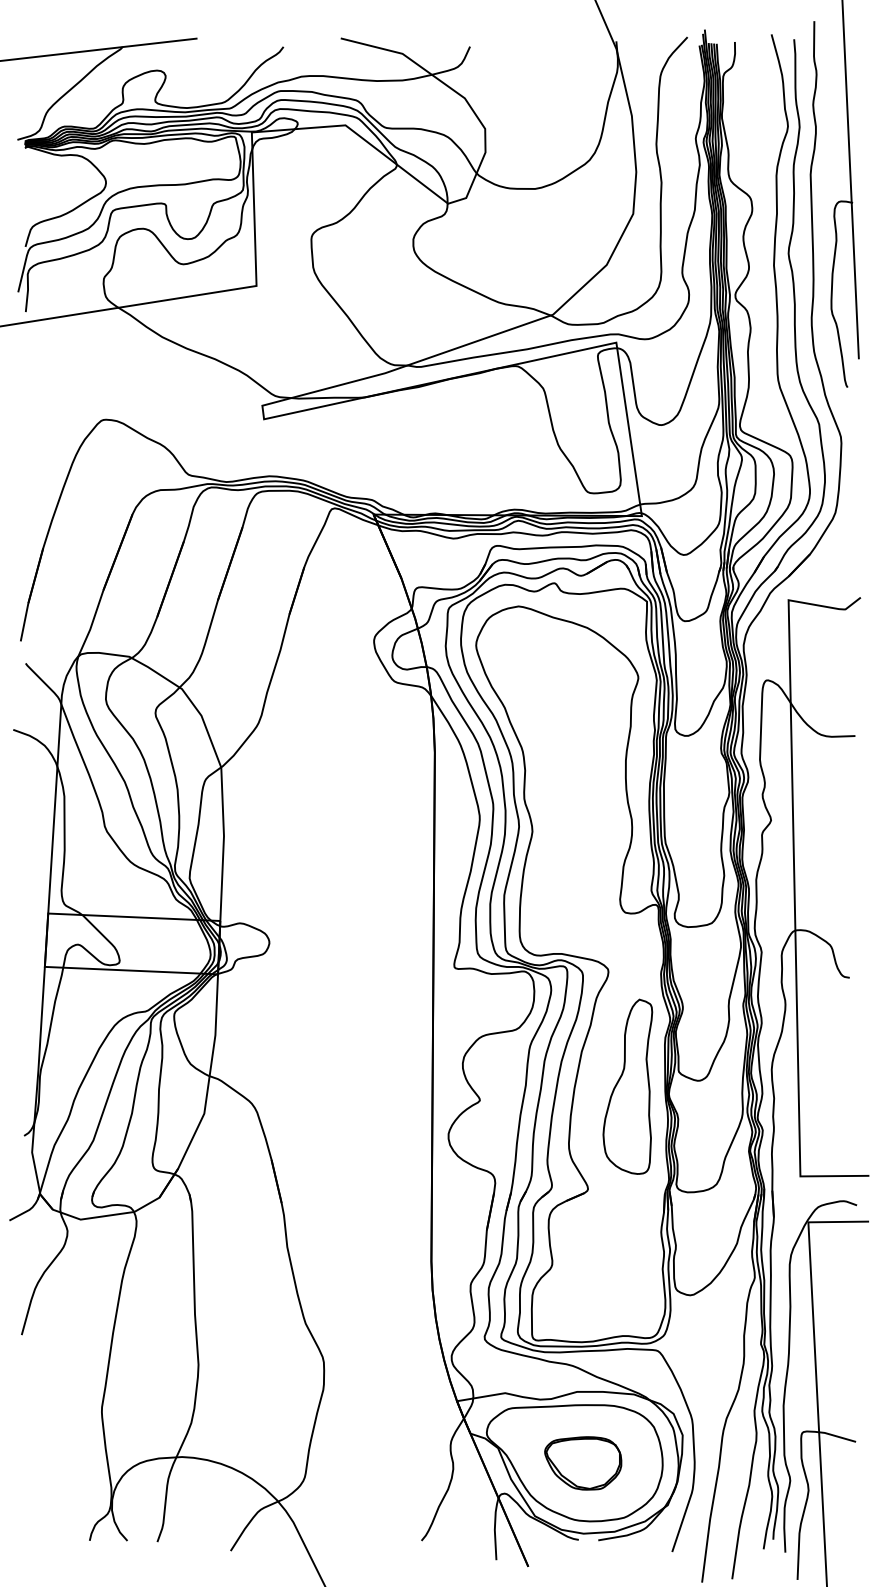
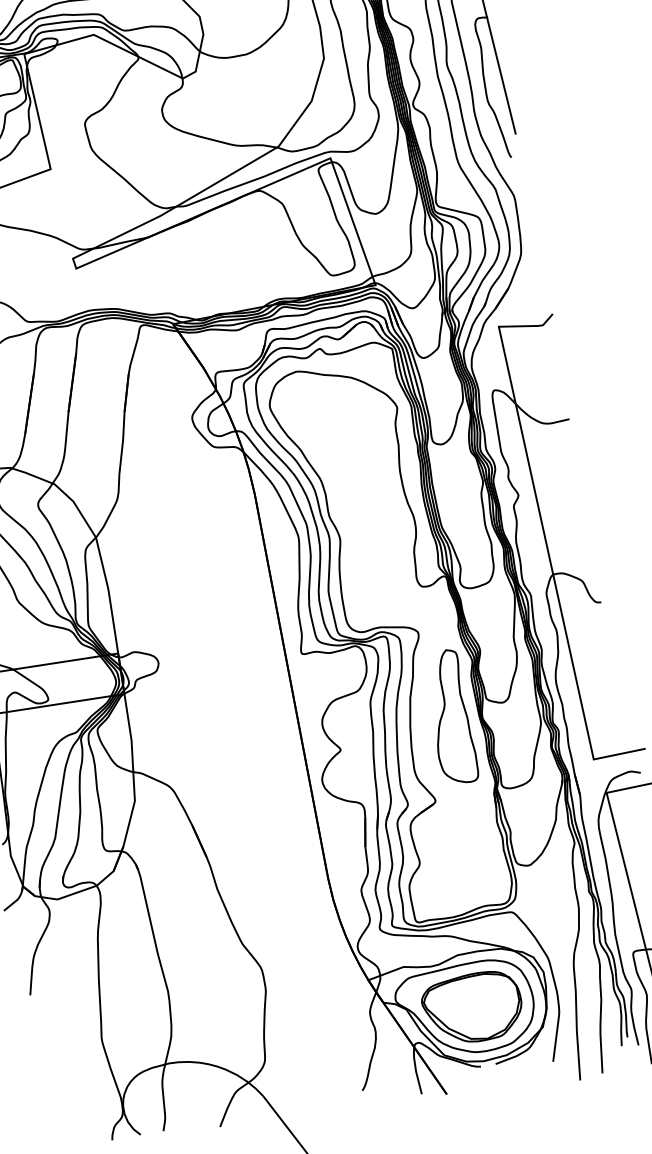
part: (582, 1463) -> (472, 1008), size x1.67

